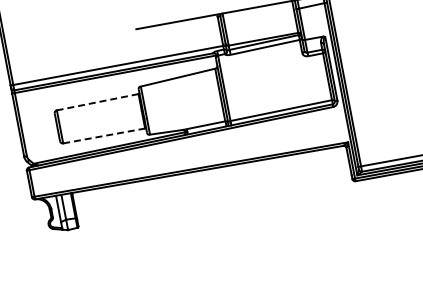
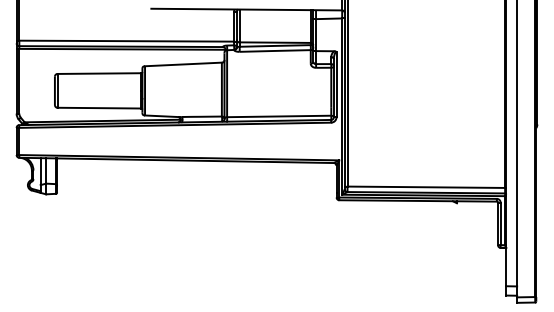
line: (97, 102) -> (99, 73), dashed -> solid
line: (104, 136) -> (99, 108), dashed -> solid

